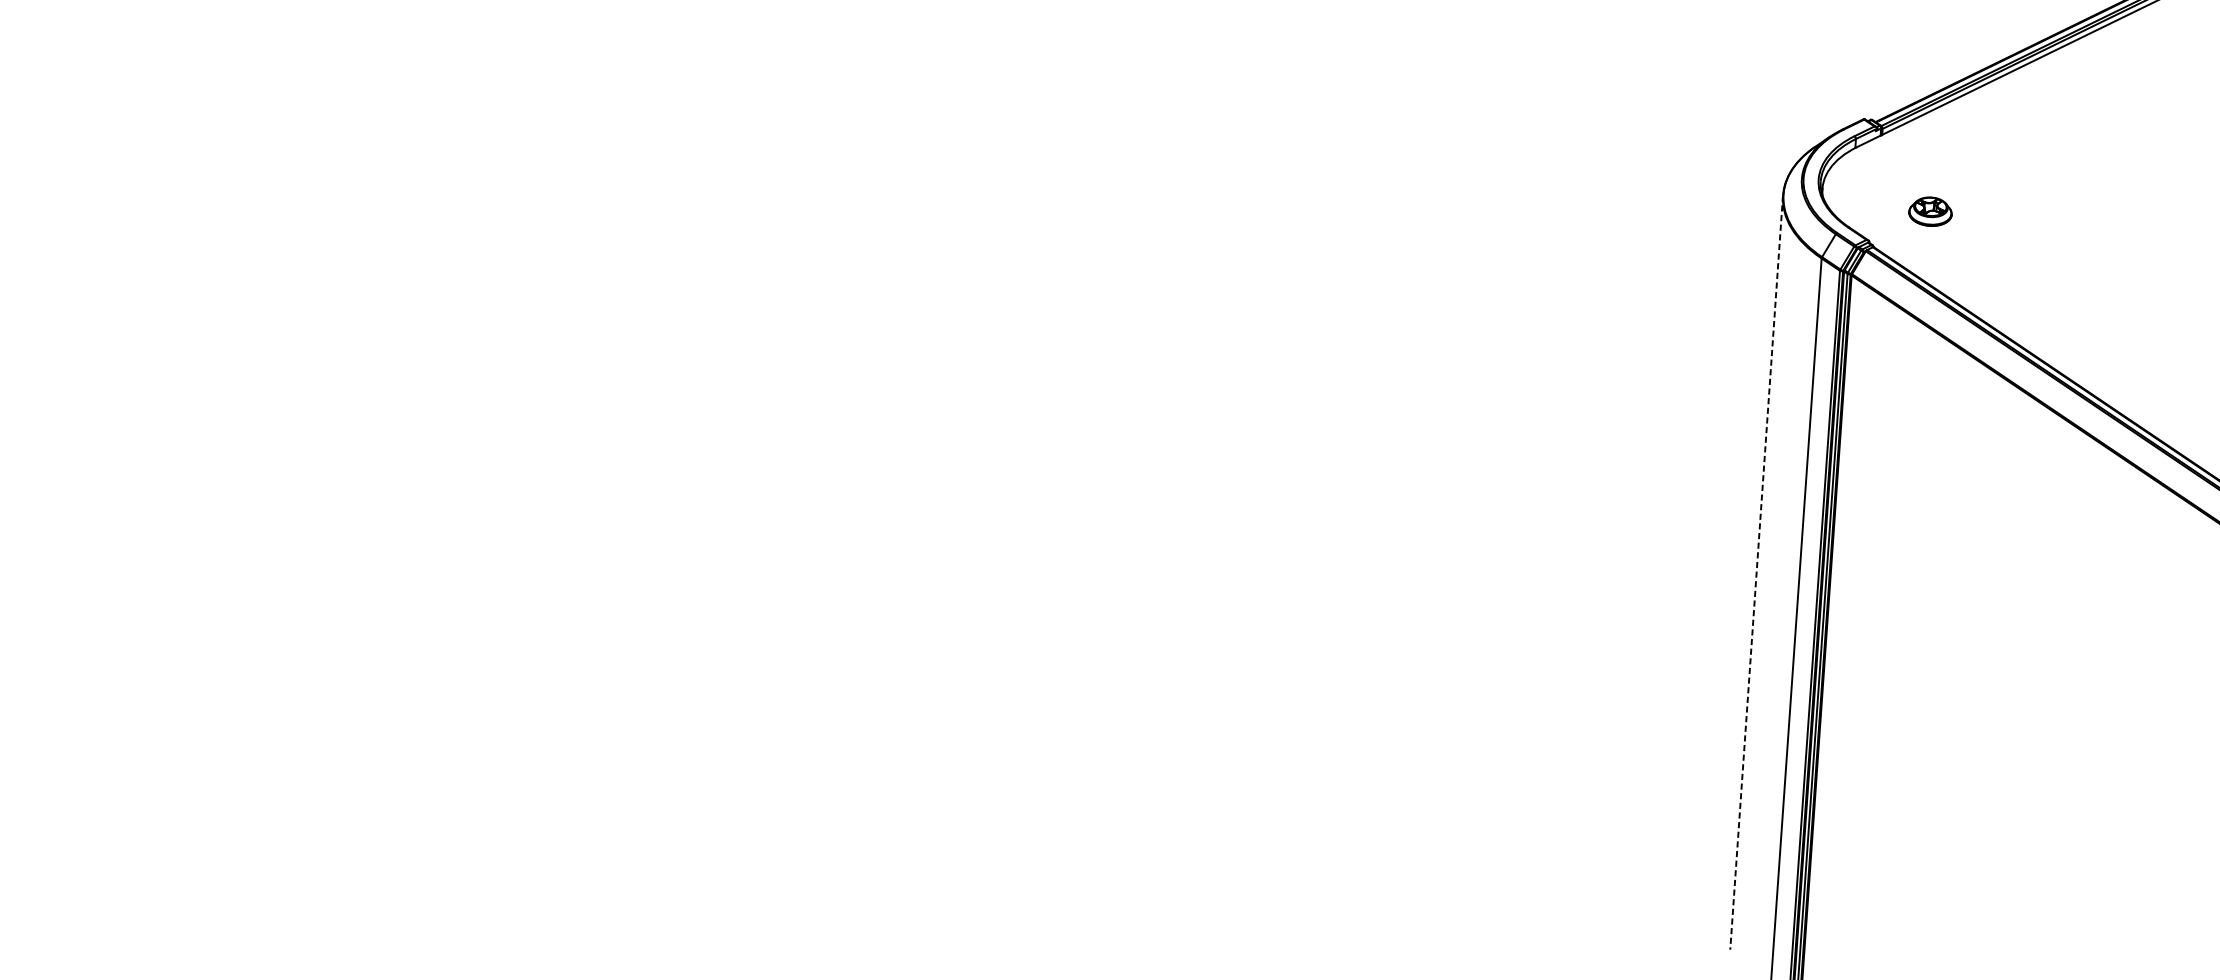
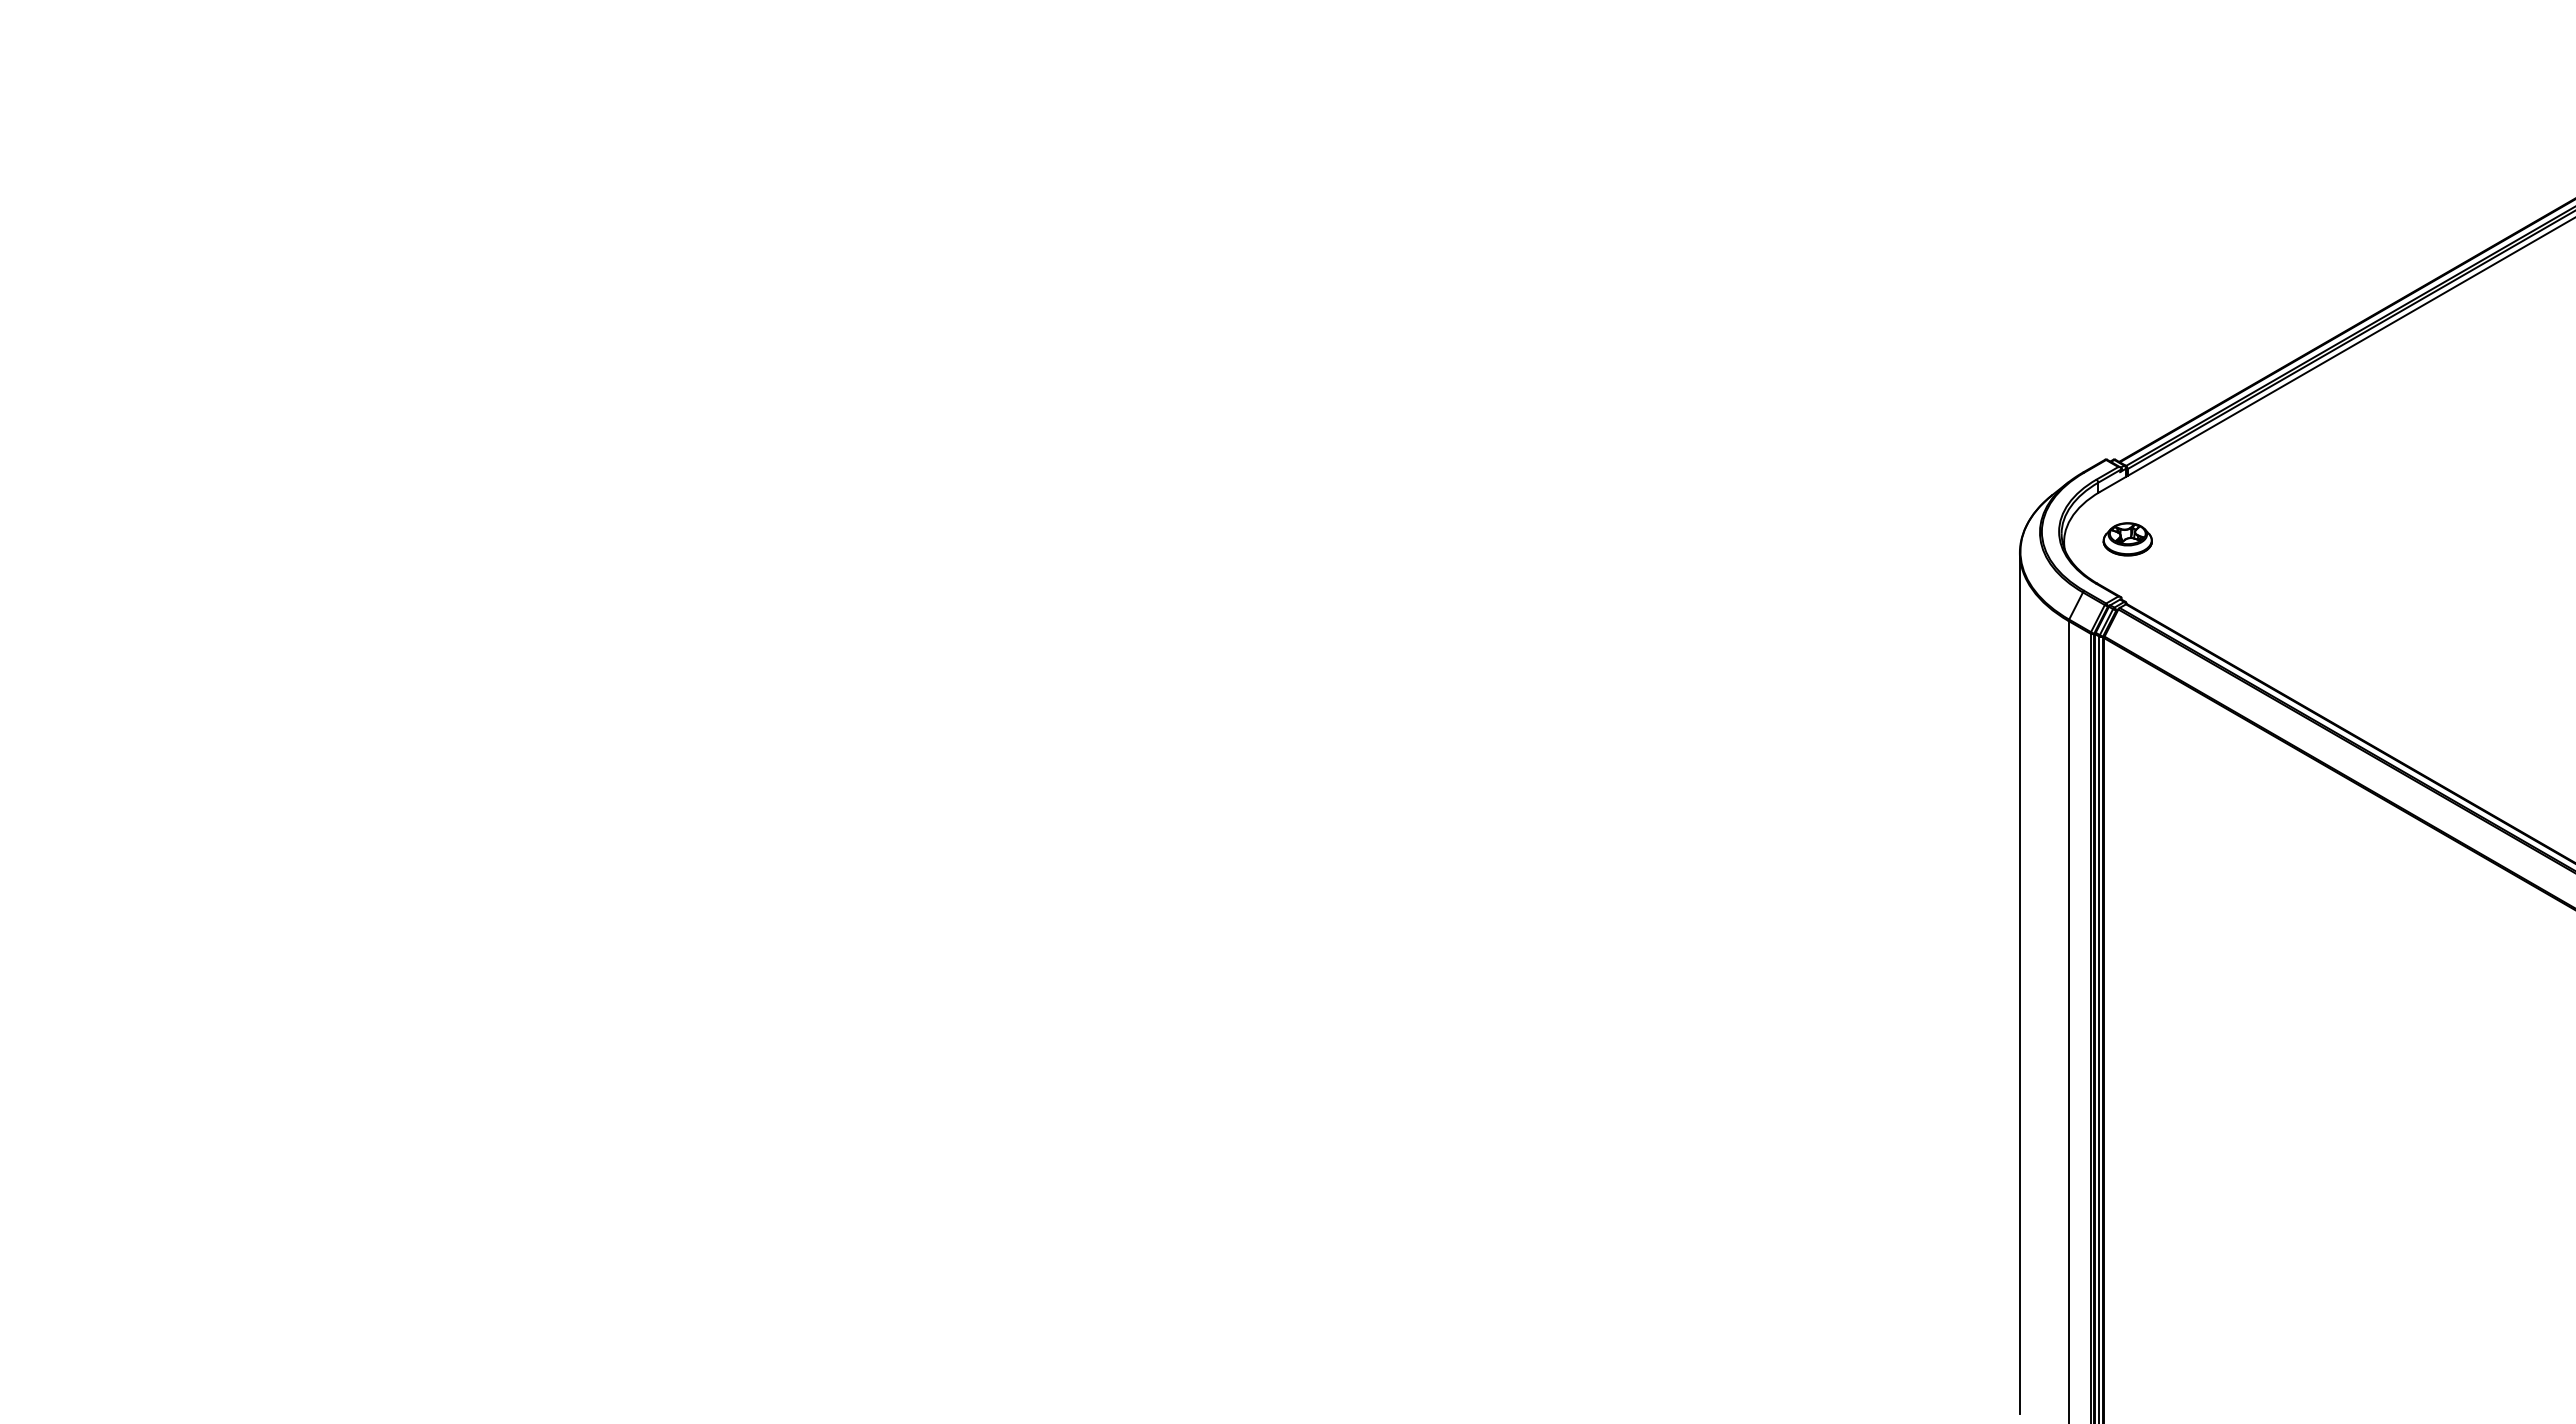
part: (1930, 211) -> (2127, 539), moved
line: (1756, 572) -> (2019, 983), dashed -> solid

